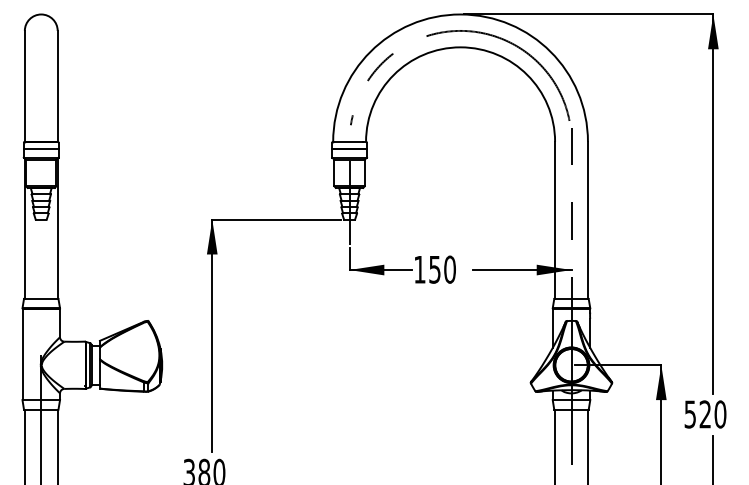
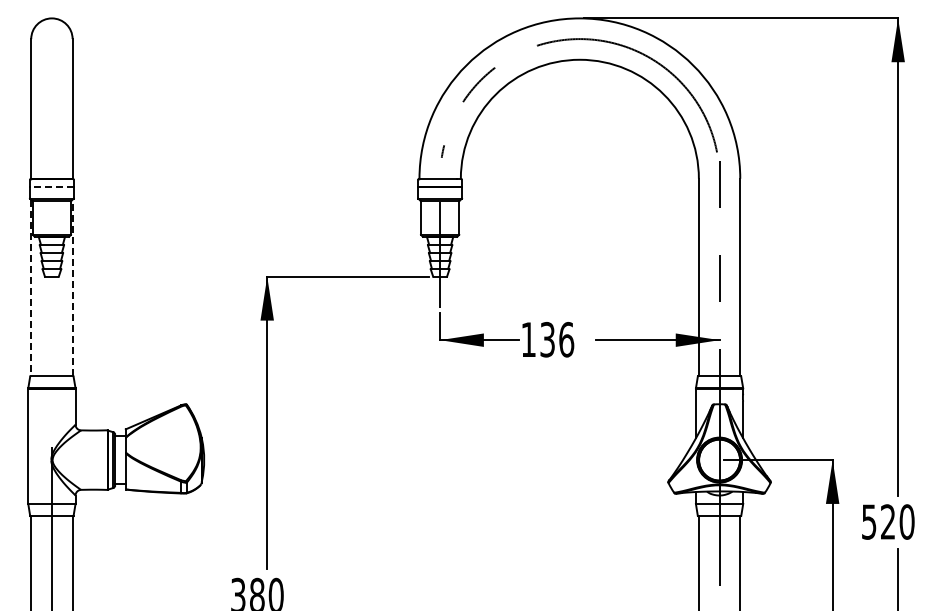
line: (40, 148) -> (51, 187), solid -> dashed
line: (25, 228) -> (31, 288), solid -> dashed
line: (57, 228) -> (72, 287), solid -> dashed
text: (442, 269) -> (557, 339), 150 -> 136

